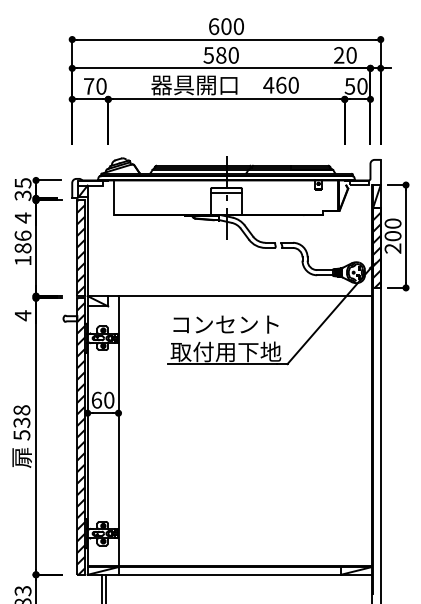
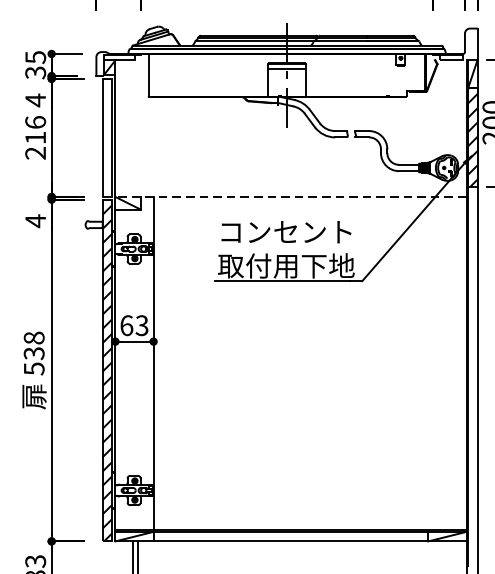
hatch: (81, 246) -> (107, 135), removed
text: (22, 254) -> (34, 145), 186 -> 216
line: (229, 296) -> (290, 197), solid -> dashed
text: (109, 400) -> (142, 325), 60 -> 63

